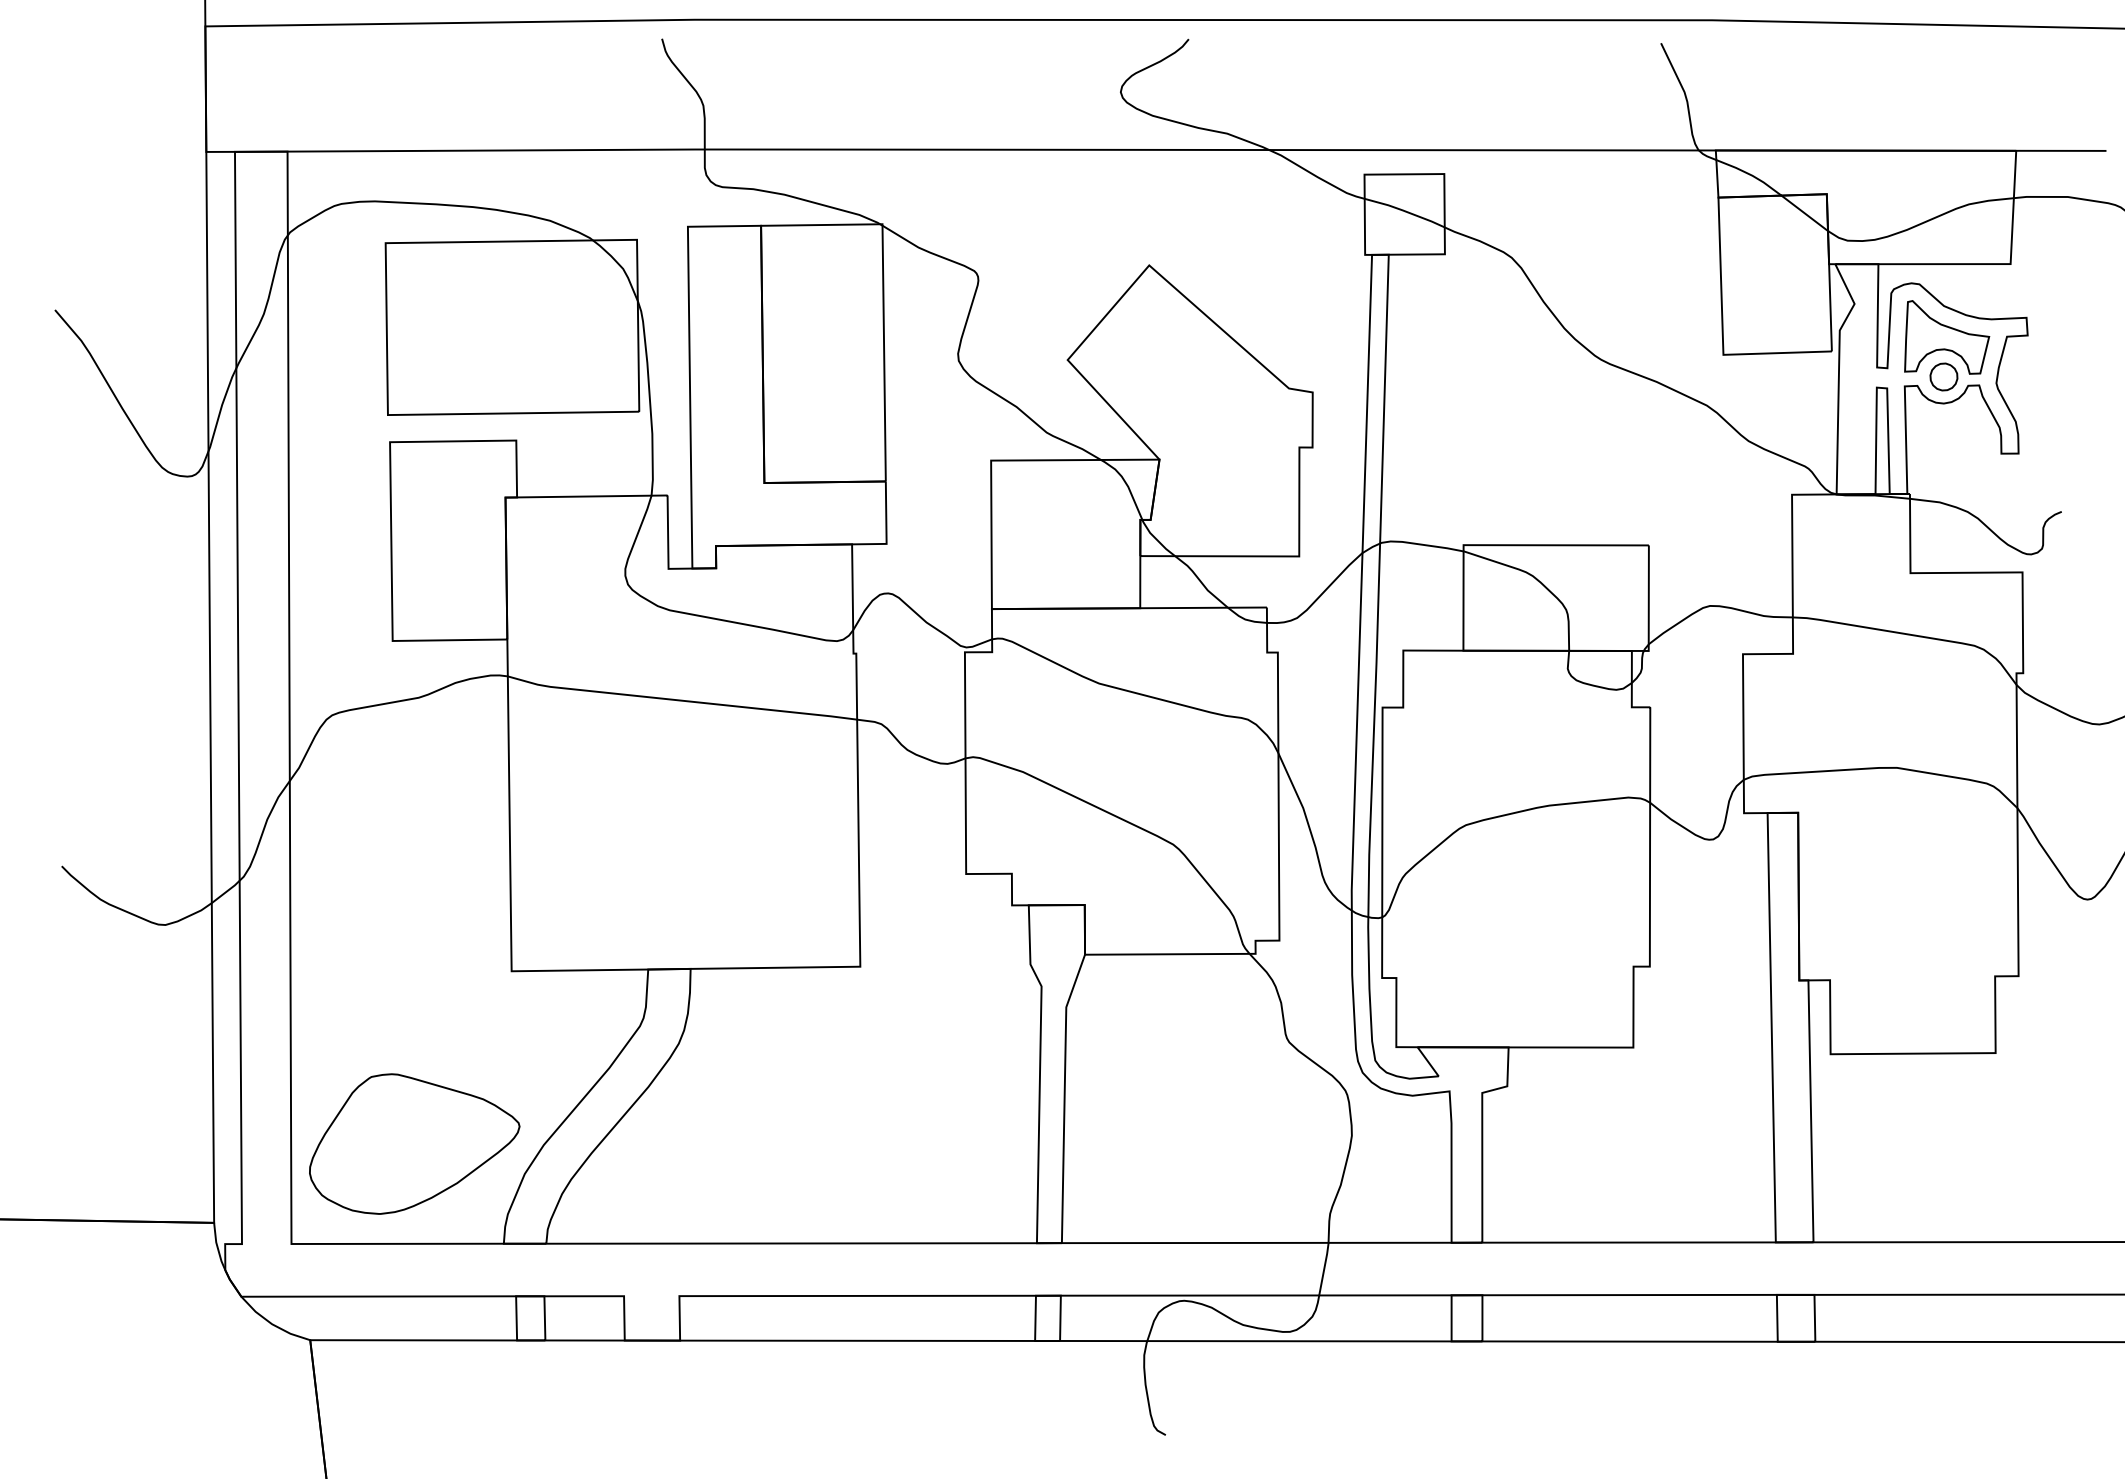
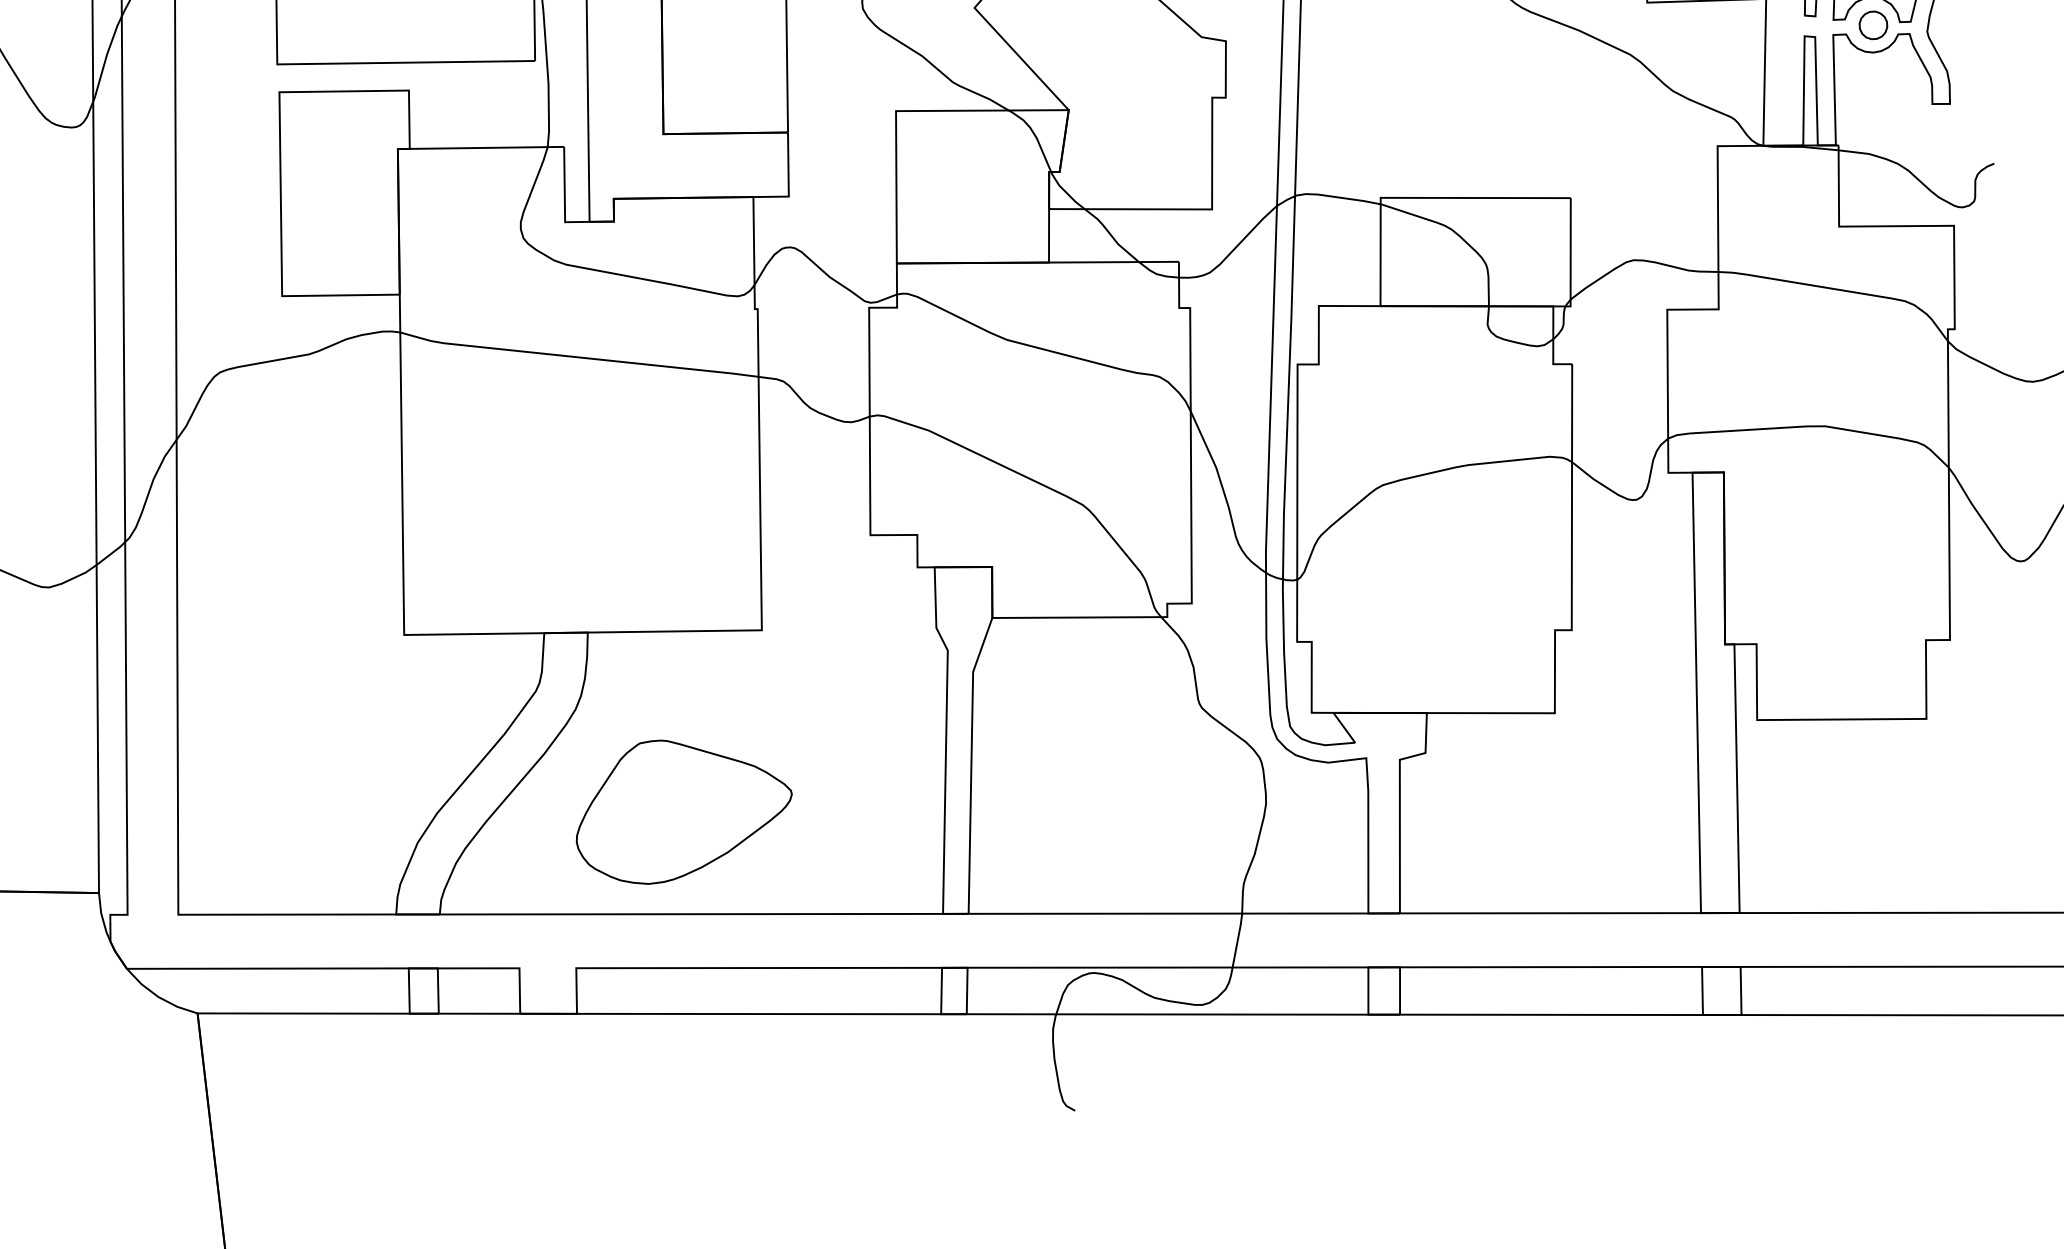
part: (414, 1143) -> (684, 811), moved

